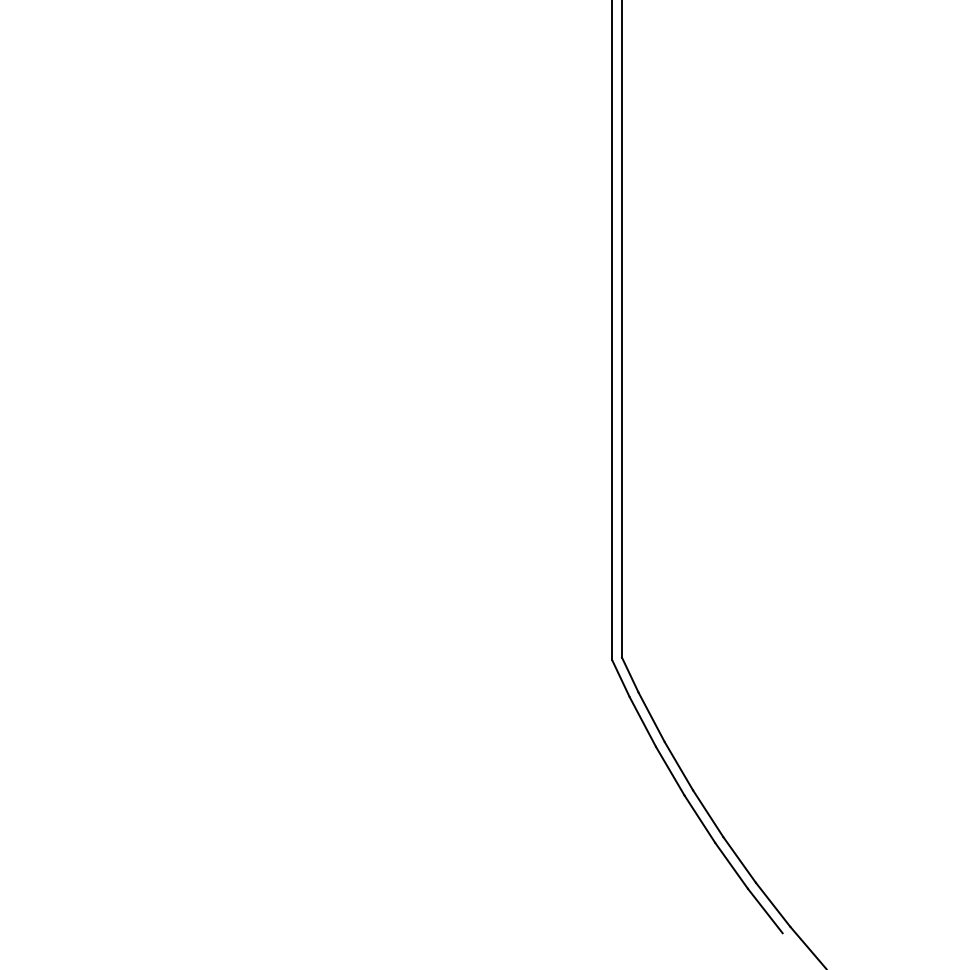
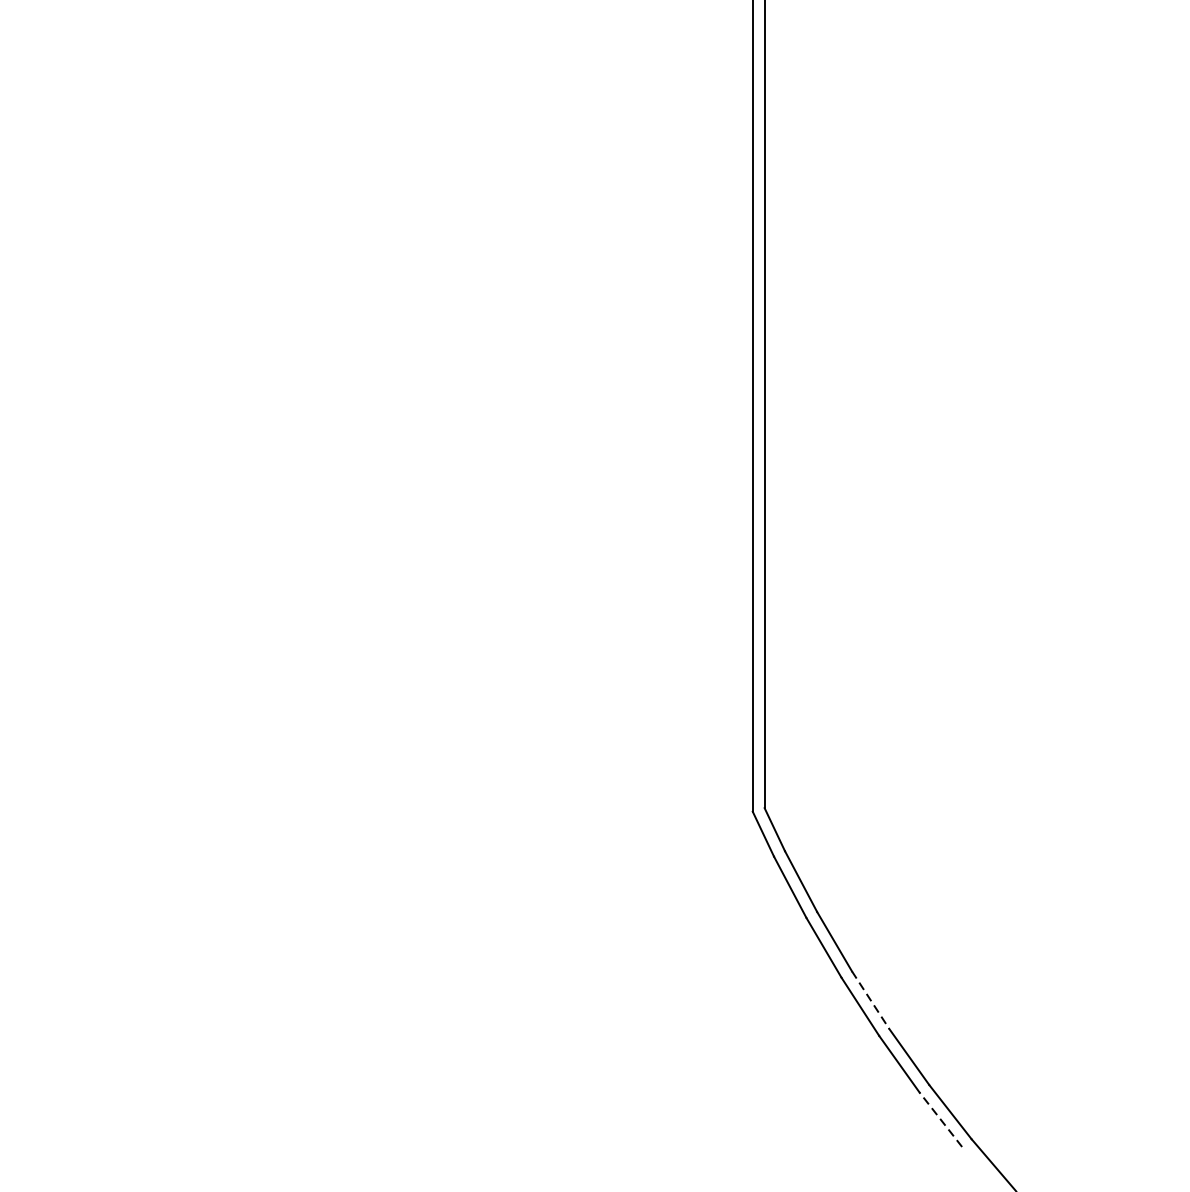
line: (708, 813) -> (870, 999), solid -> dashed
line: (765, 910) -> (941, 1119), solid -> dashed

